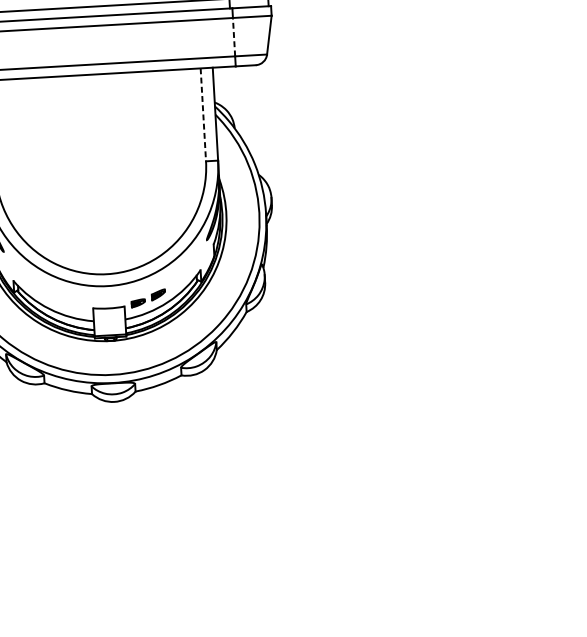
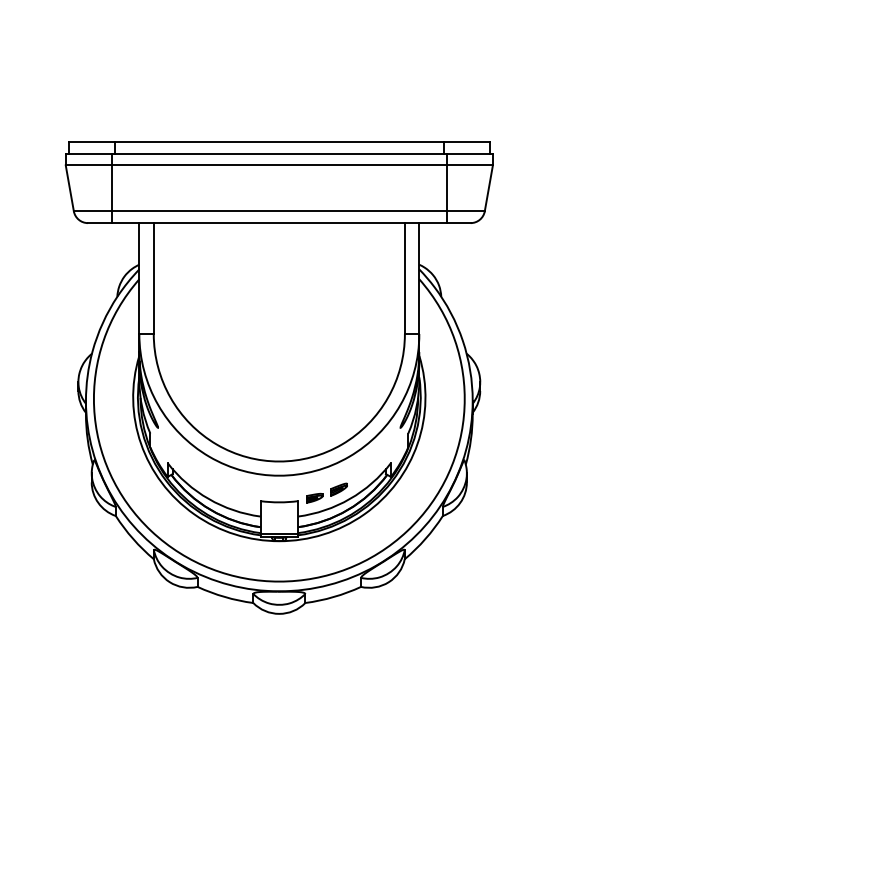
line: (233, 37) -> (446, 188), dashed -> solid
line: (203, 115) -> (404, 279), dashed -> solid

